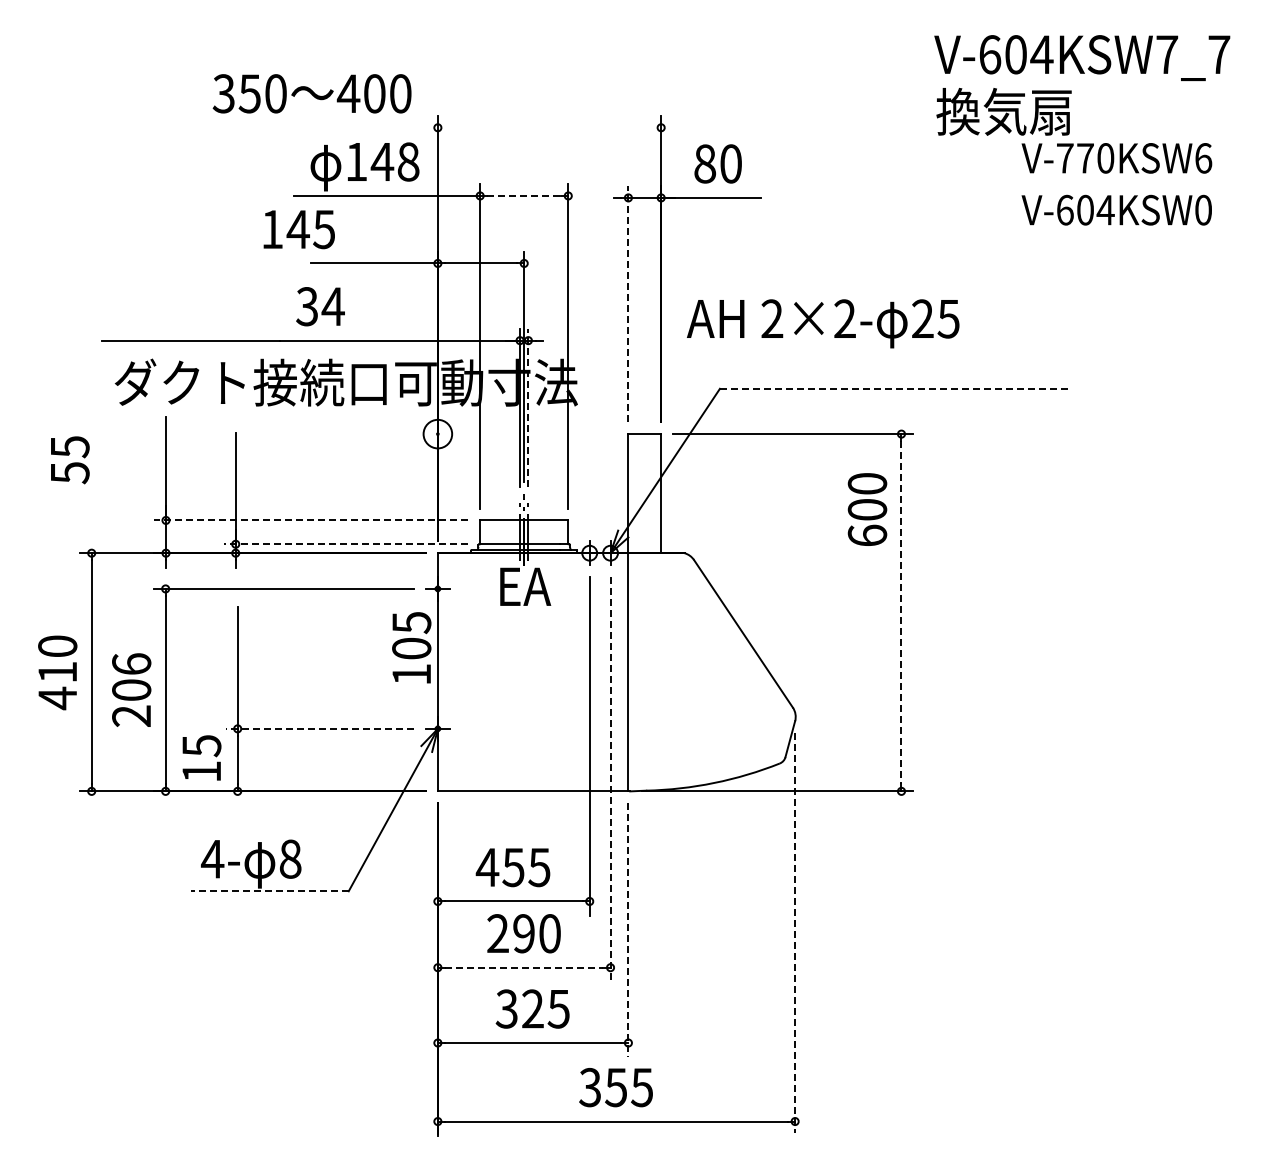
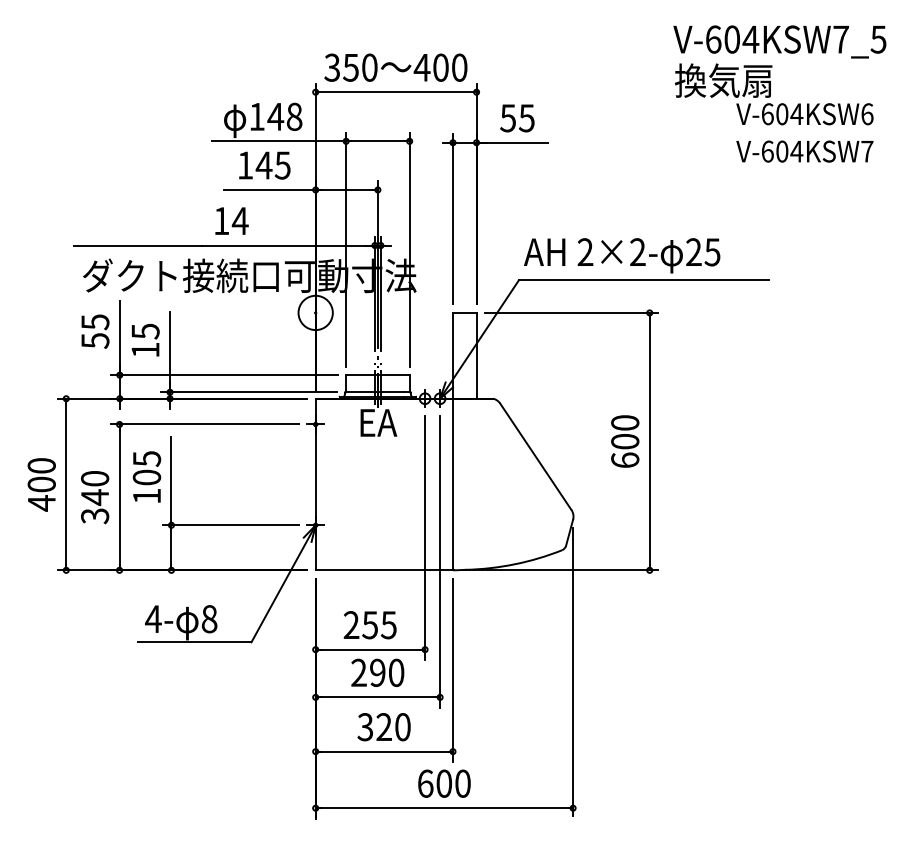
text: (1219, 54) -> (878, 39), V-604KSW7_7 -> V-604KSW7_5
text: (311, 93) -> (395, 67), moved
line: (549, 127) -> (396, 92), added
text: (1085, 158) -> (782, 114), V-770KSW6 -> V-604KSW6
text: (717, 163) -> (517, 117), 80 -> 55
line: (524, 195) -> (378, 141), dashed -> solid
text: (1203, 209) -> (867, 151), V-604KSW0 -> V-604KSW7
text: (298, 229) -> (264, 165), moved
line: (628, 303) -> (453, 218), dashed -> solid
text: (306, 306) -> (221, 220), 34 -> 14
text: (823, 323) -> (622, 255), moved
line: (893, 388) -> (643, 280), dashed -> solid
line: (528, 407) -> (380, 293), dashed -> solid
circle: (437, 433) -> (315, 312), size x1.67
text: (70, 460) -> (95, 331), moved
text: (867, 509) -> (625, 441), moved
line: (310, 520) -> (223, 375), dashed -> solid
line: (345, 544) -> (249, 392), dashed -> solid
line: (901, 613) -> (649, 442), dashed -> solid
text: (411, 647) -> (146, 476), moved
text: (57, 671) -> (41, 483), 410 -> 400
text: (131, 690) -> (94, 497), 206 -> 340
line: (319, 728) -> (230, 525), dashed -> solid
text: (201, 757) -> (145, 339), moved
line: (610, 779) -> (440, 561), dashed -> solid
text: (487, 866) -> (351, 624), 455 -> 255
line: (270, 891) -> (195, 642), dashed -> solid
line: (628, 930) -> (453, 670), dashed -> solid
line: (795, 932) -> (573, 672), dashed -> solid
line: (524, 967) -> (378, 697), dashed -> solid
text: (558, 1008) -> (402, 726), 325 -> 320
text: (616, 1087) -> (444, 783), 355 -> 600

